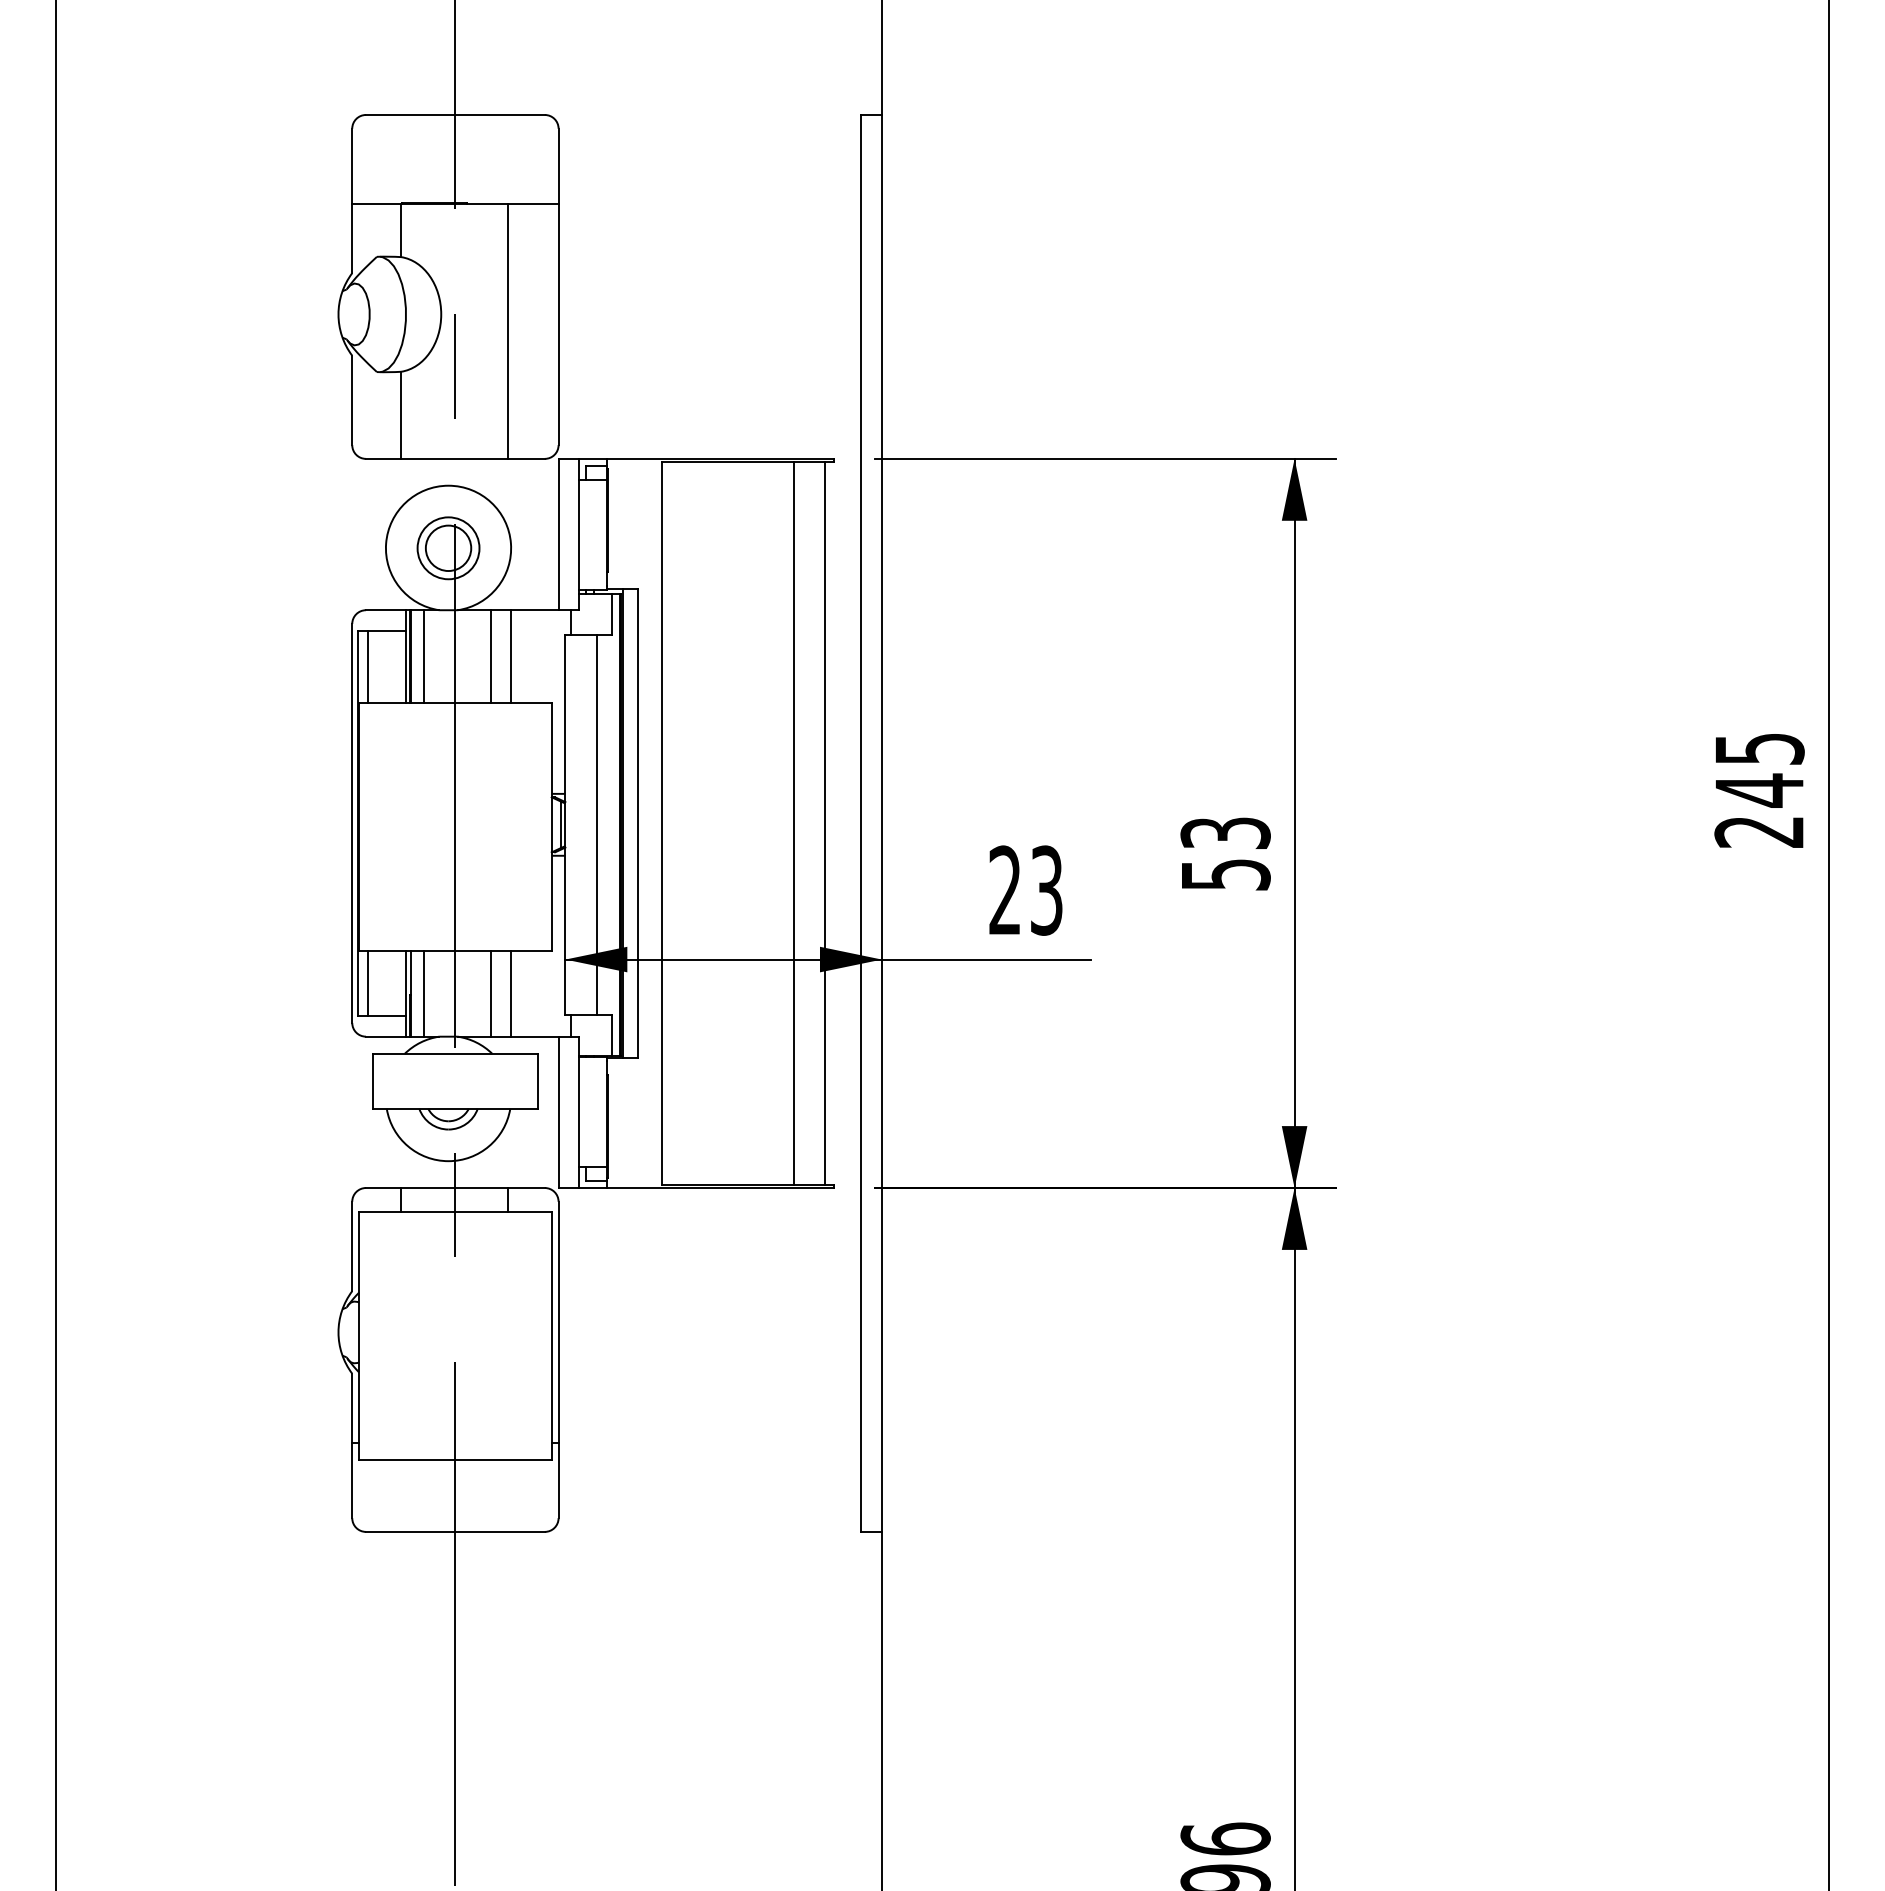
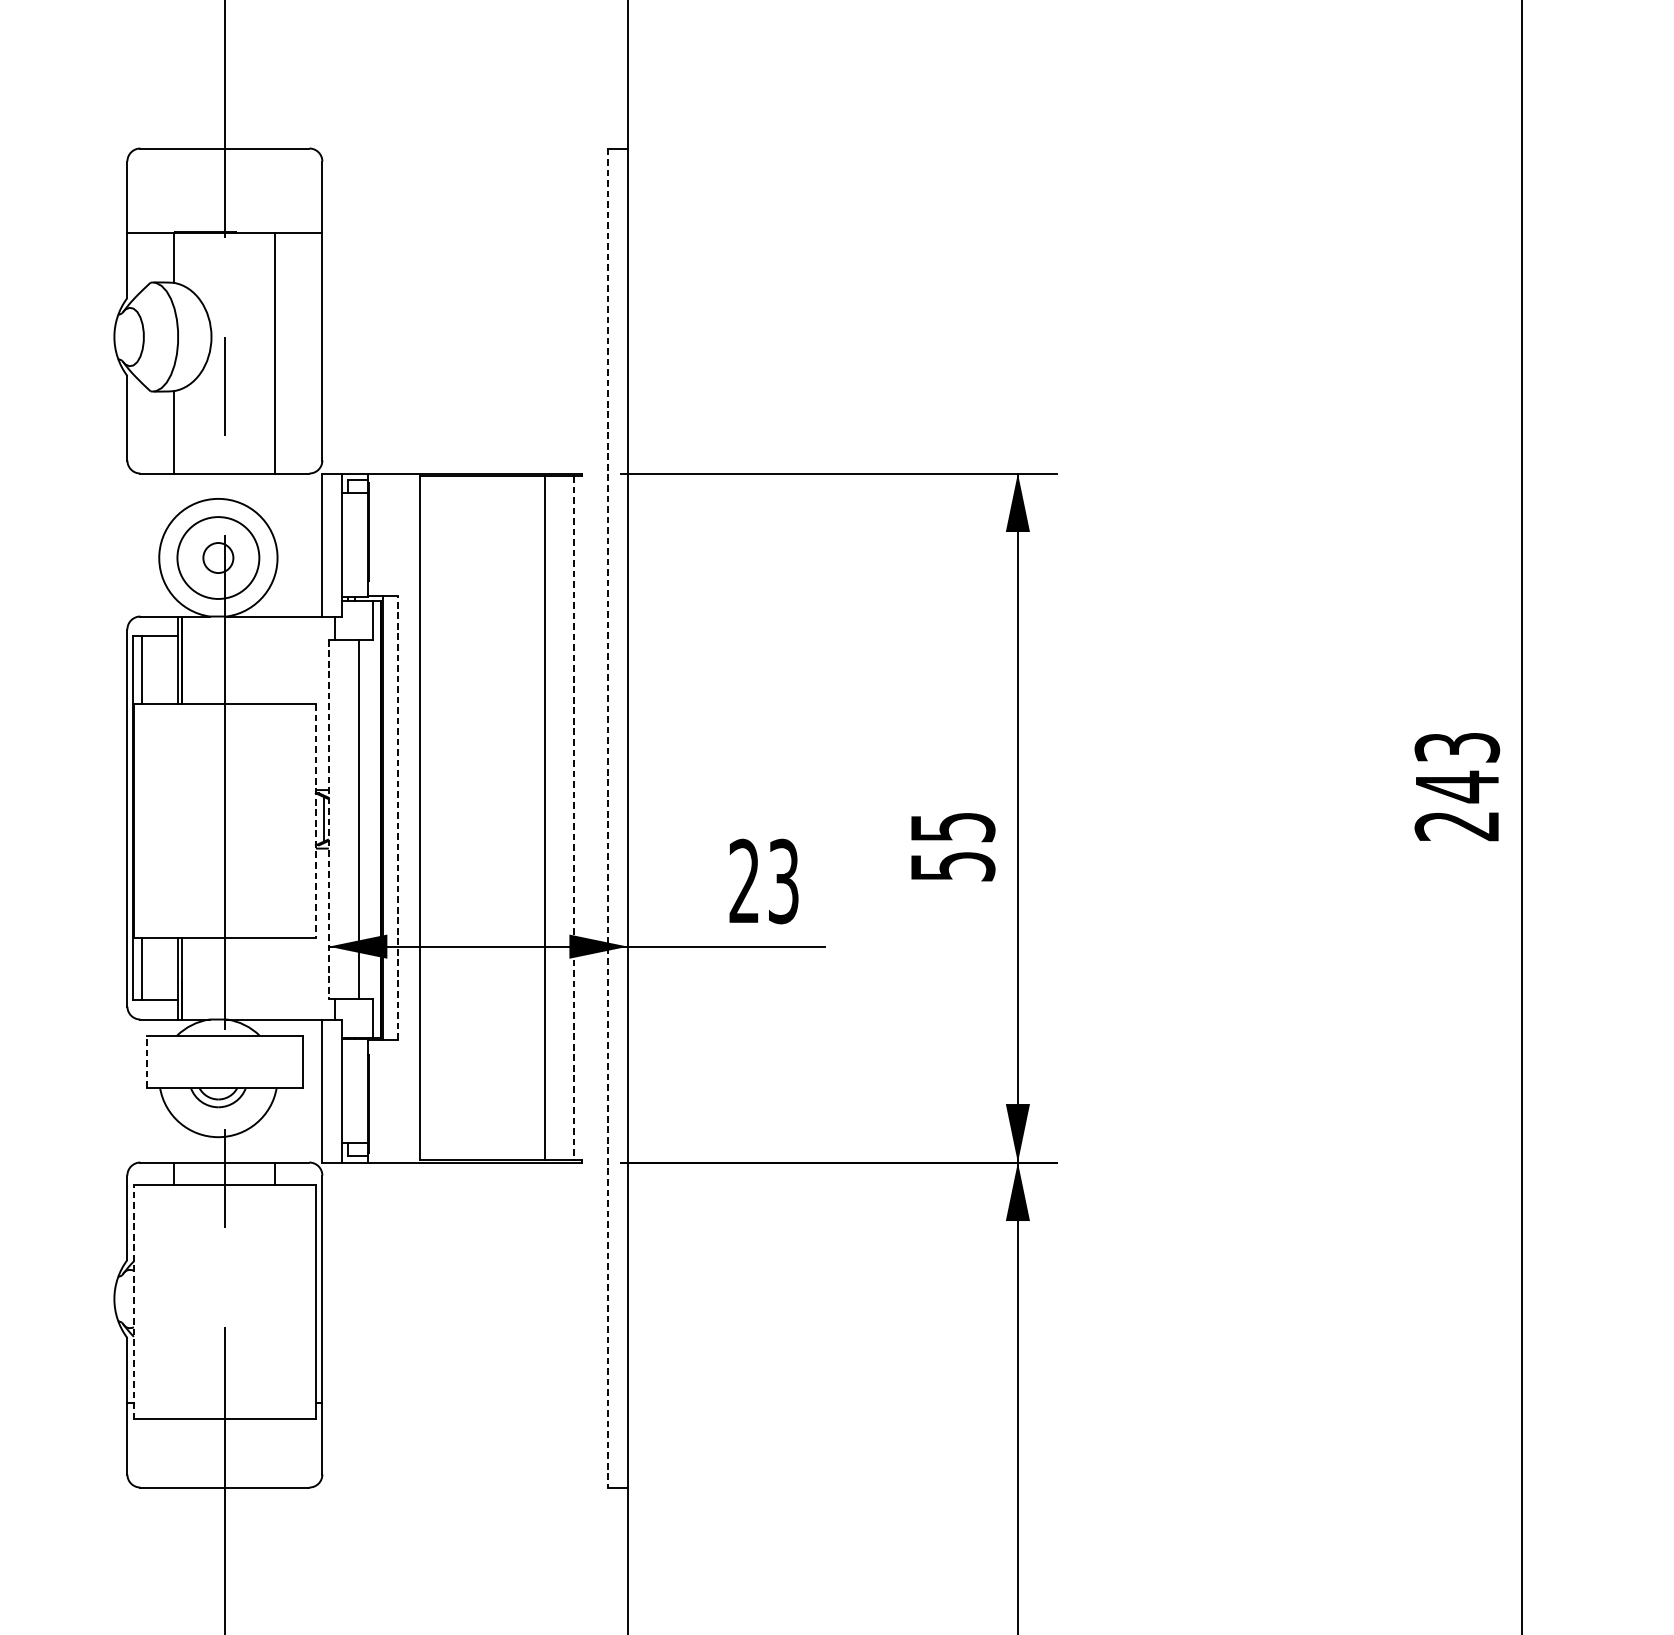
circle: (448, 548) -> (218, 558), size x0.7
circle: (448, 548) -> (218, 558), size x1.4
line: (424, 656) -> (195, 660), removed
line: (490, 656) -> (258, 660), removed
line: (510, 656) -> (276, 660), removed
text: (1759, 748) -> (1457, 747), 245 -> 243
line: (638, 823) -> (397, 818), solid -> dashed
line: (825, 823) -> (574, 818), solid -> dashed
line: (861, 823) -> (608, 818), solid -> dashed
line: (565, 824) -> (328, 819), solid -> dashed
line: (551, 826) -> (315, 820), solid -> dashed
text: (1225, 832) -> (952, 826), 53 -> 55
line: (424, 993) -> (195, 978), removed
line: (490, 993) -> (258, 978), removed
line: (510, 993) -> (276, 978), removed
line: (372, 1081) -> (146, 1061), solid -> dashed
line: (359, 1335) -> (134, 1301), solid -> dashed

